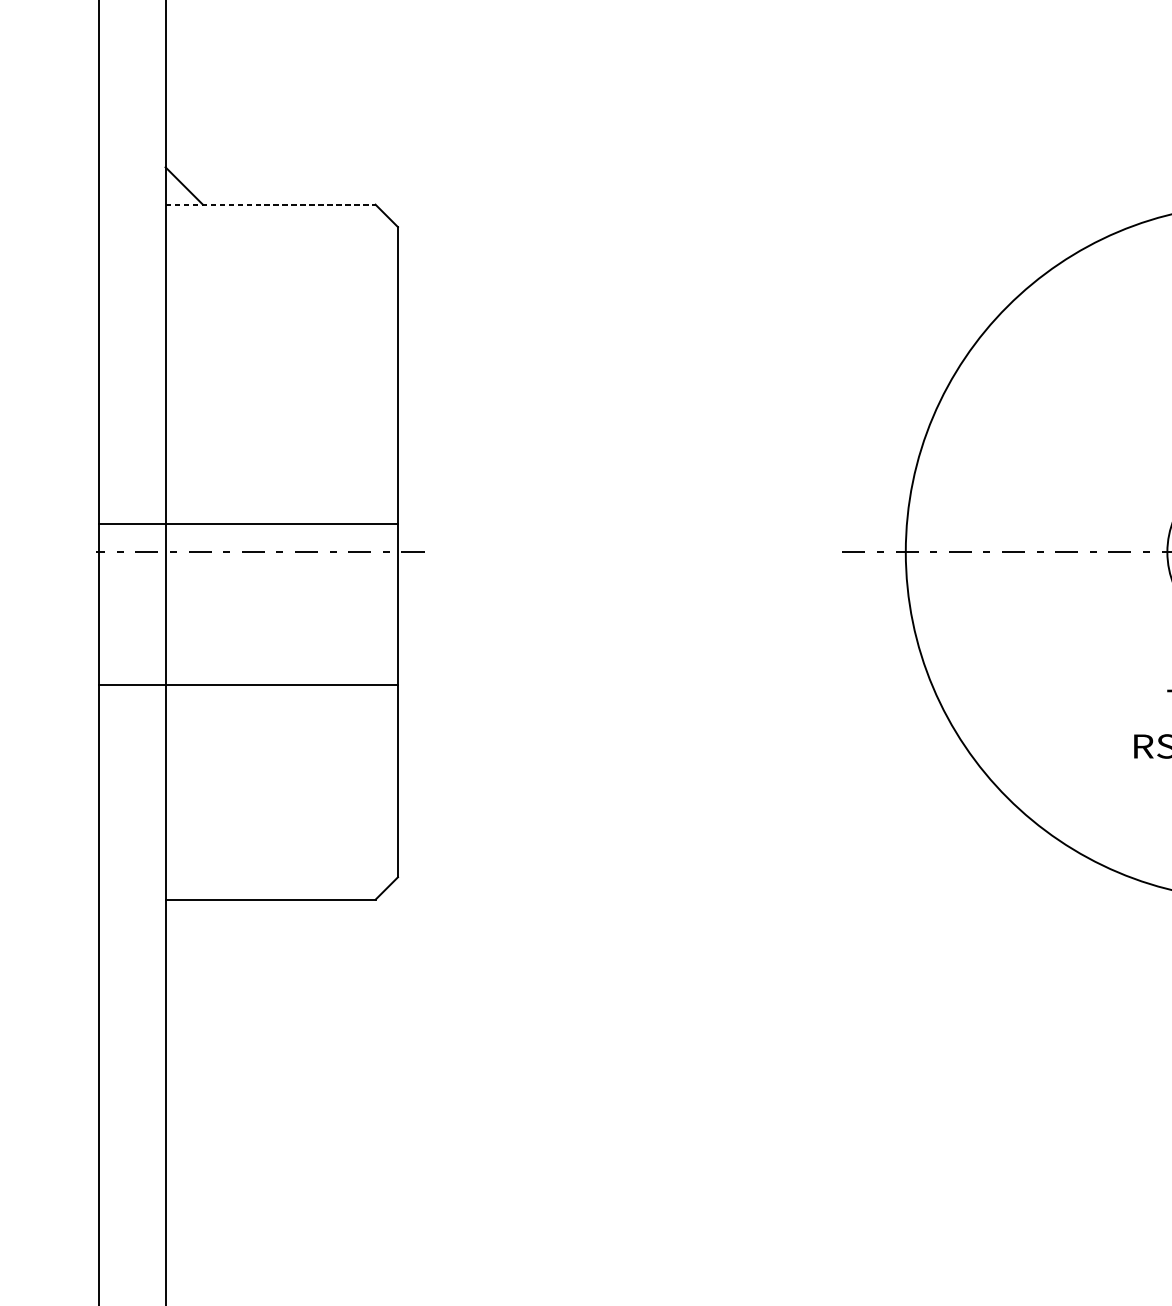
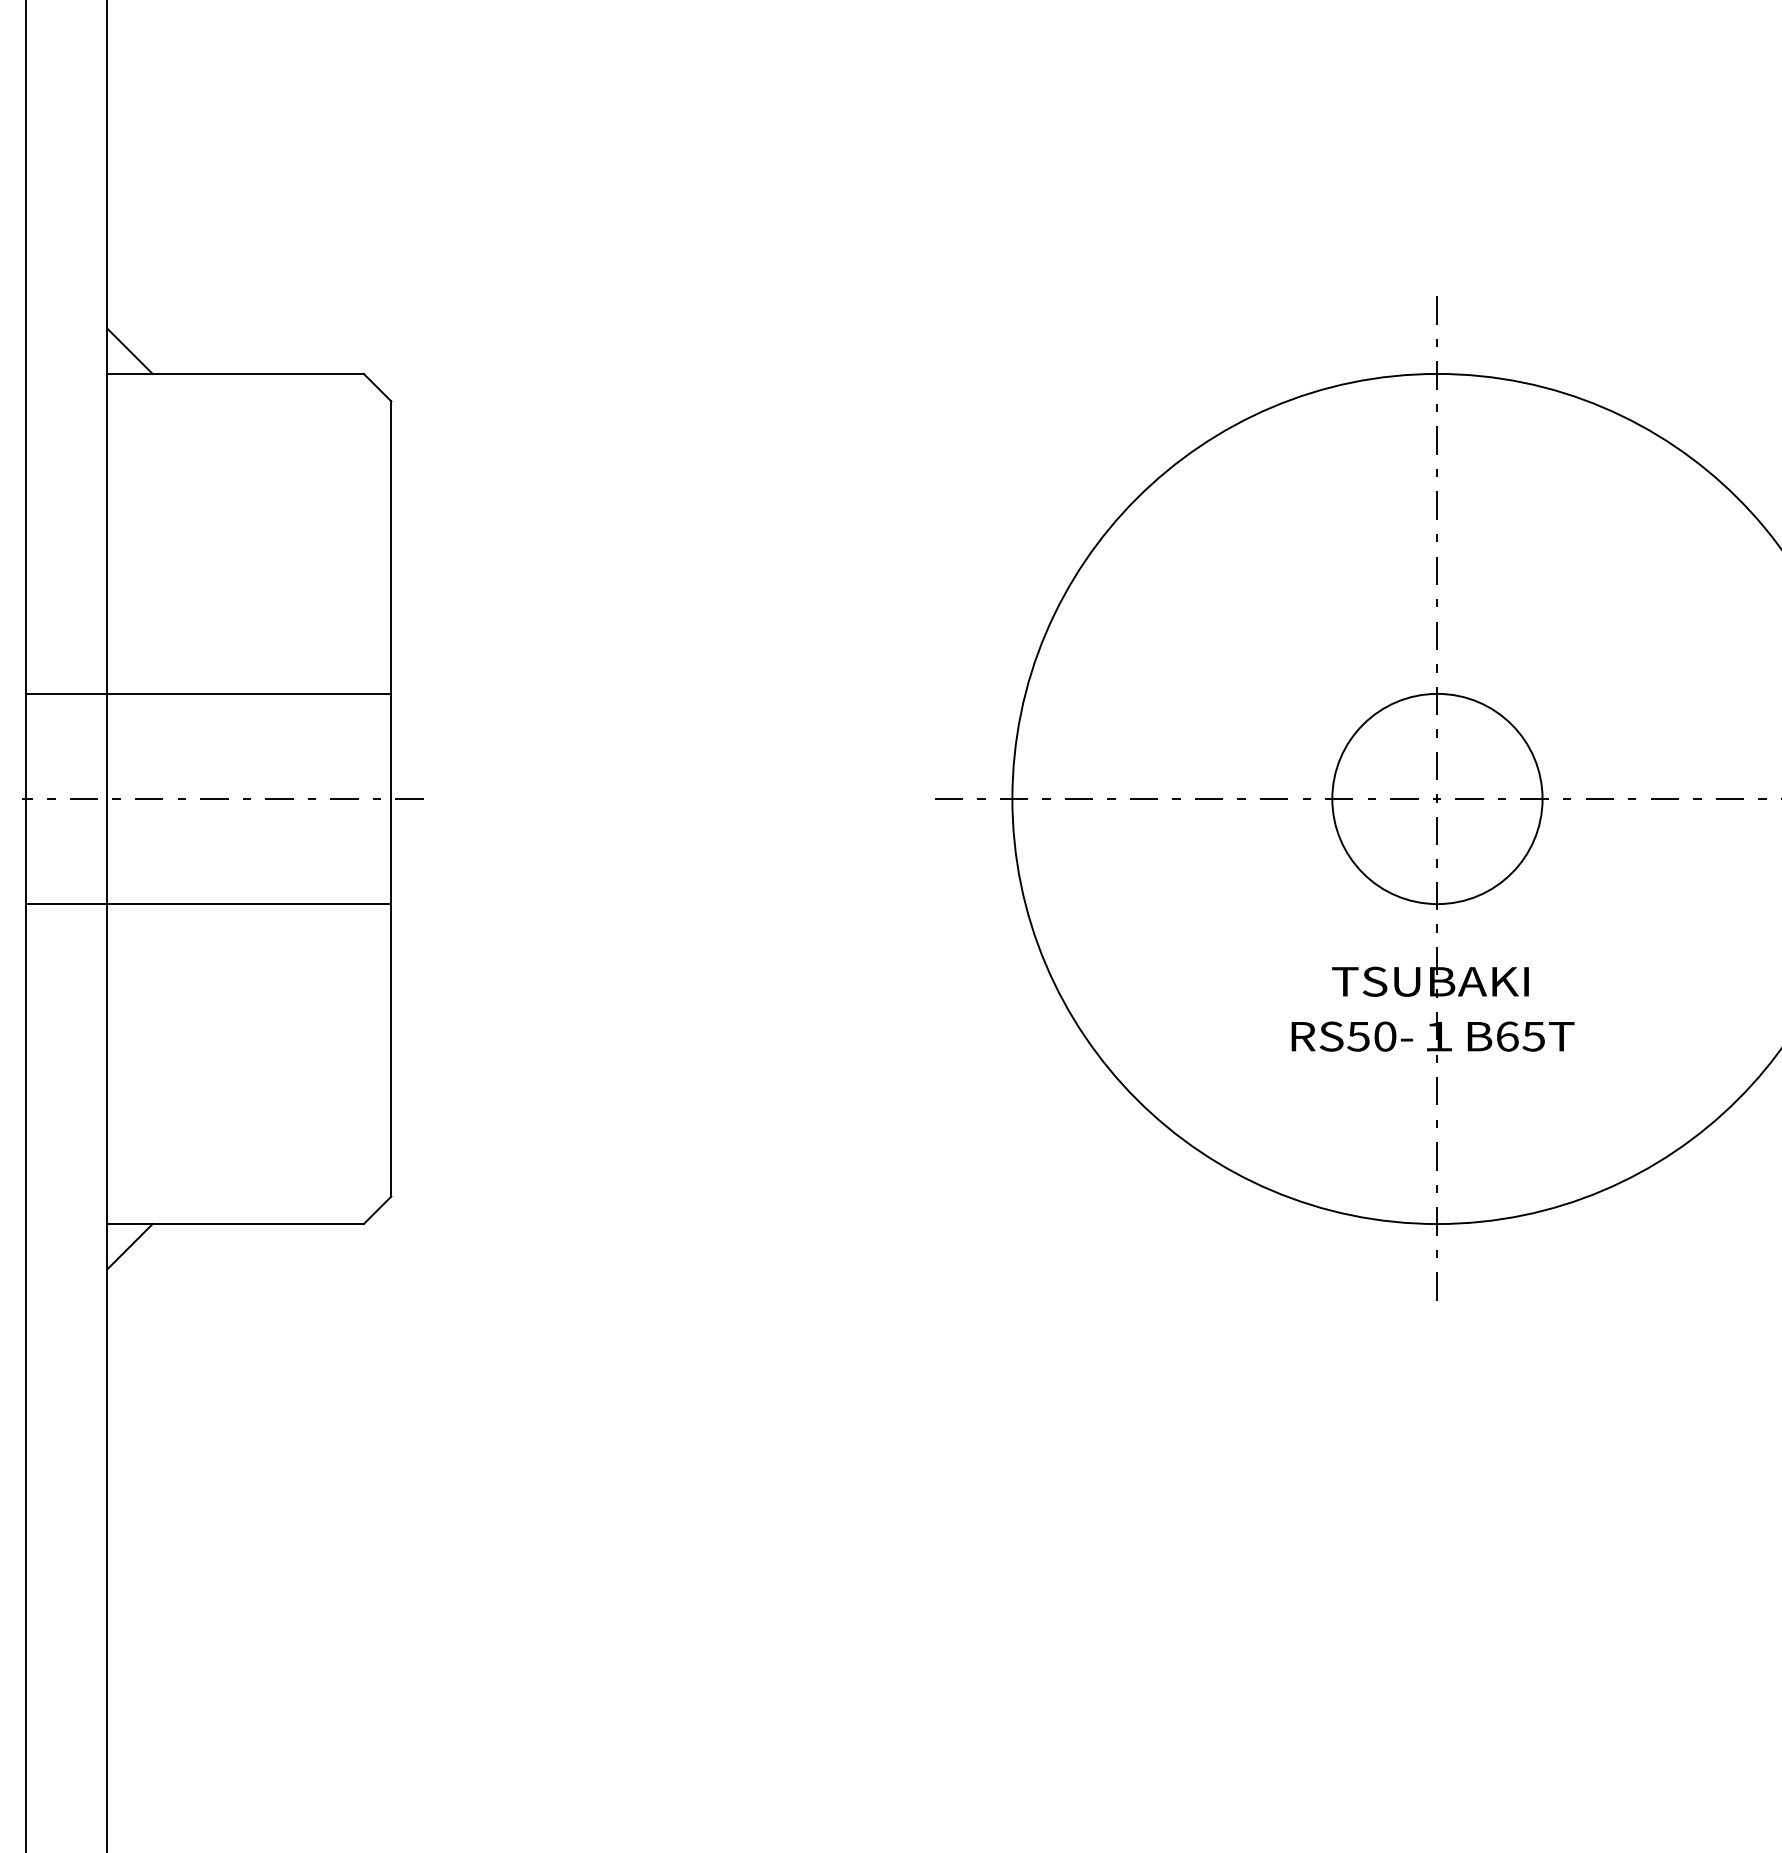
line: (270, 204) -> (235, 373), dashed -> solid
line: (248, 523) -> (208, 693), moved
line: (248, 685) -> (208, 904), moved
line: (183, 918) -> (129, 1246), added

